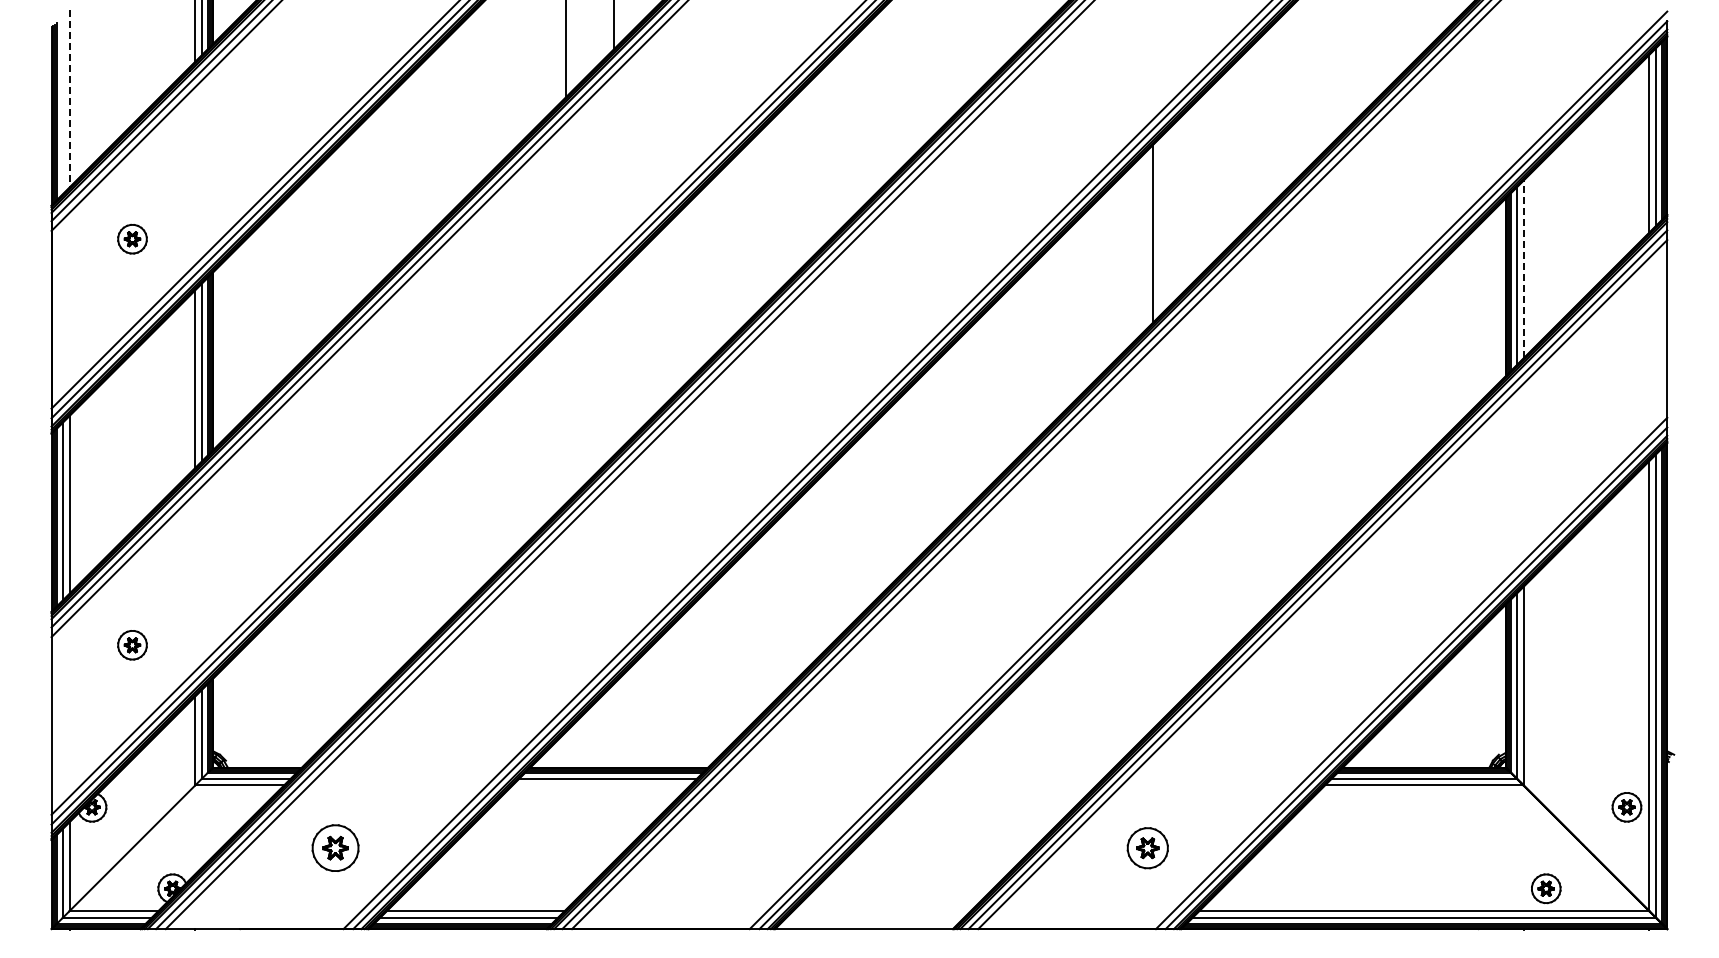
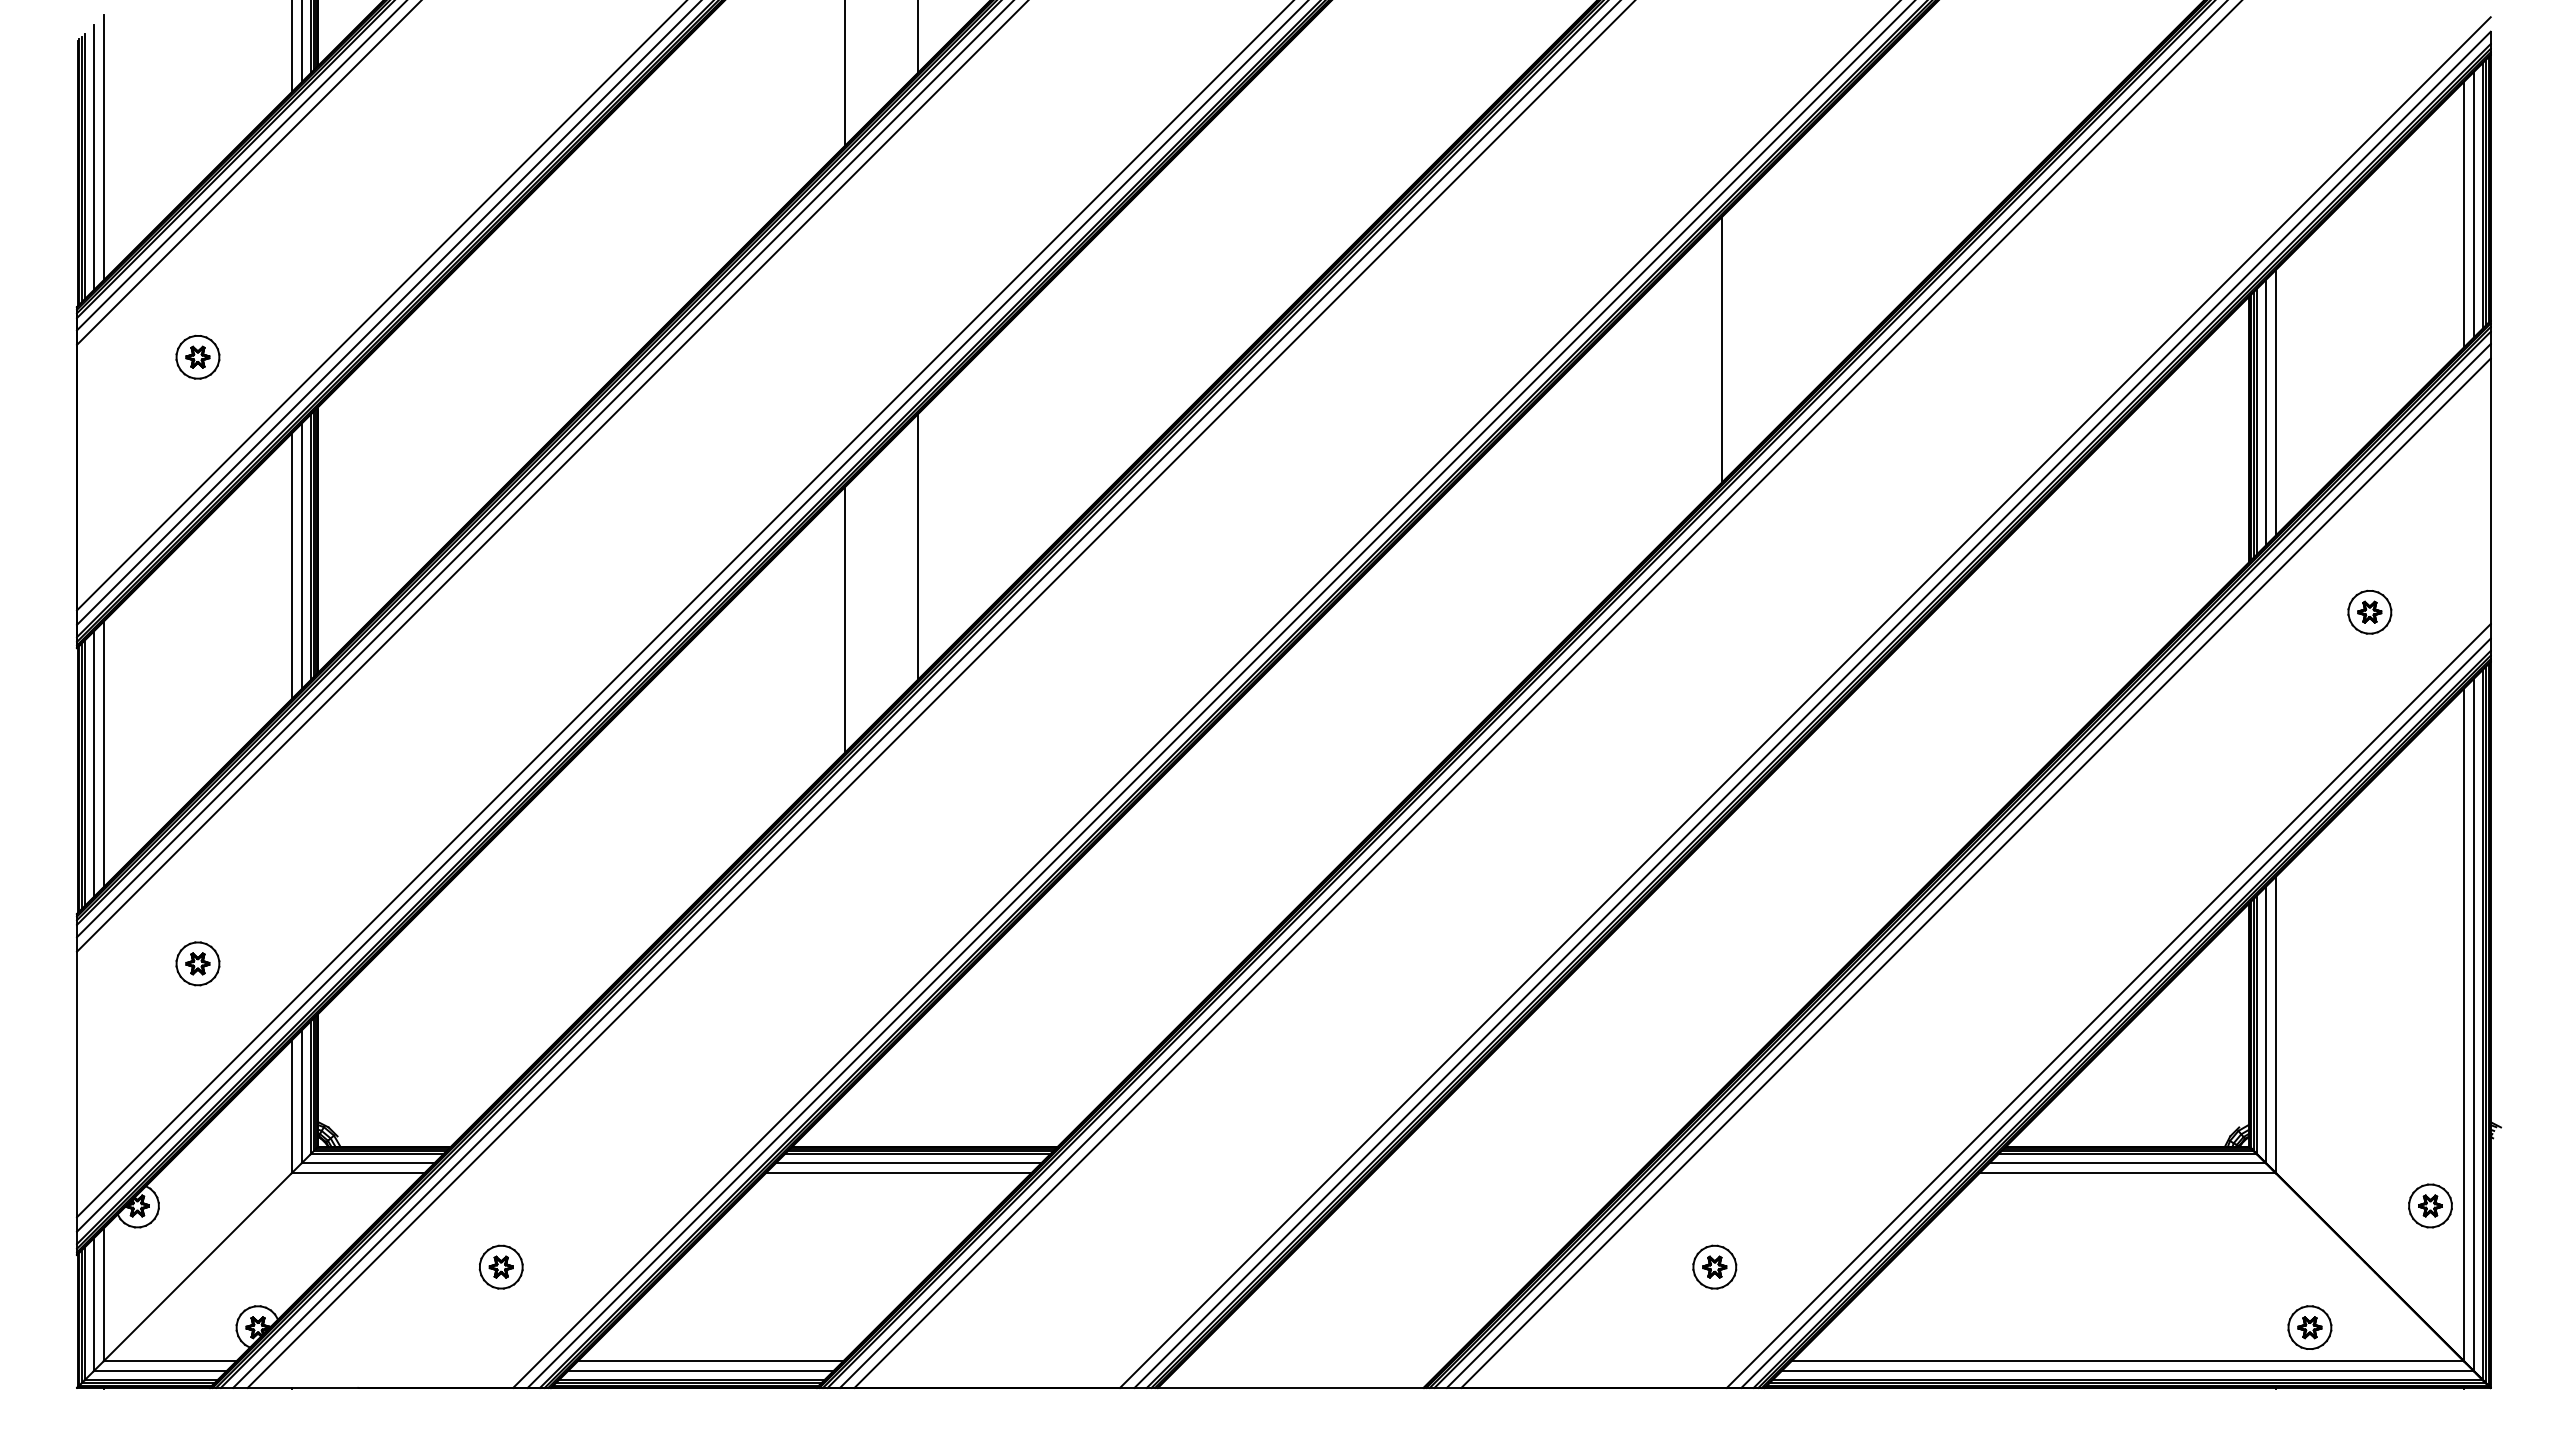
line: (69, 98) -> (103, 147), dashed -> solid
line: (62, 105) -> (93, 157), added
line: (1523, 269) -> (2275, 402), dashed -> solid
line: (614, 366) -> (917, 547), added
part: (1586, 409) -> (2370, 611), added
line: (565, 414) -> (844, 619), added
line: (601, 785) -> (898, 1173), added
part: (335, 848) -> (501, 1267), size x0.62
part: (1147, 848) -> (1714, 1267), size x0.71

